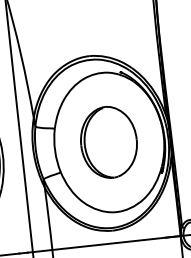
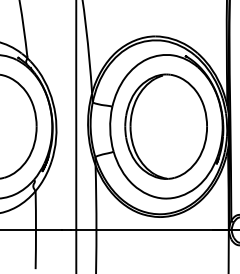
part: (108, 142) -> (165, 126), size x1.43

